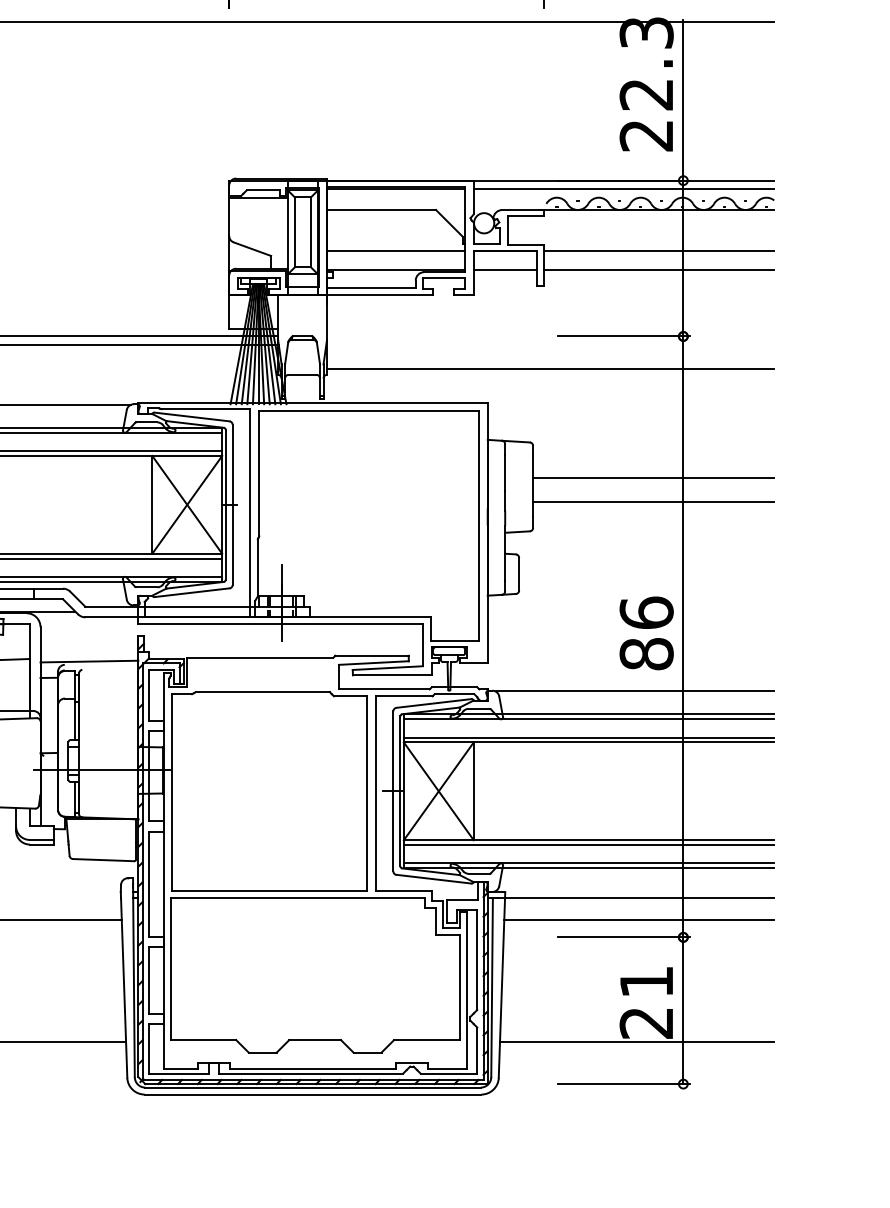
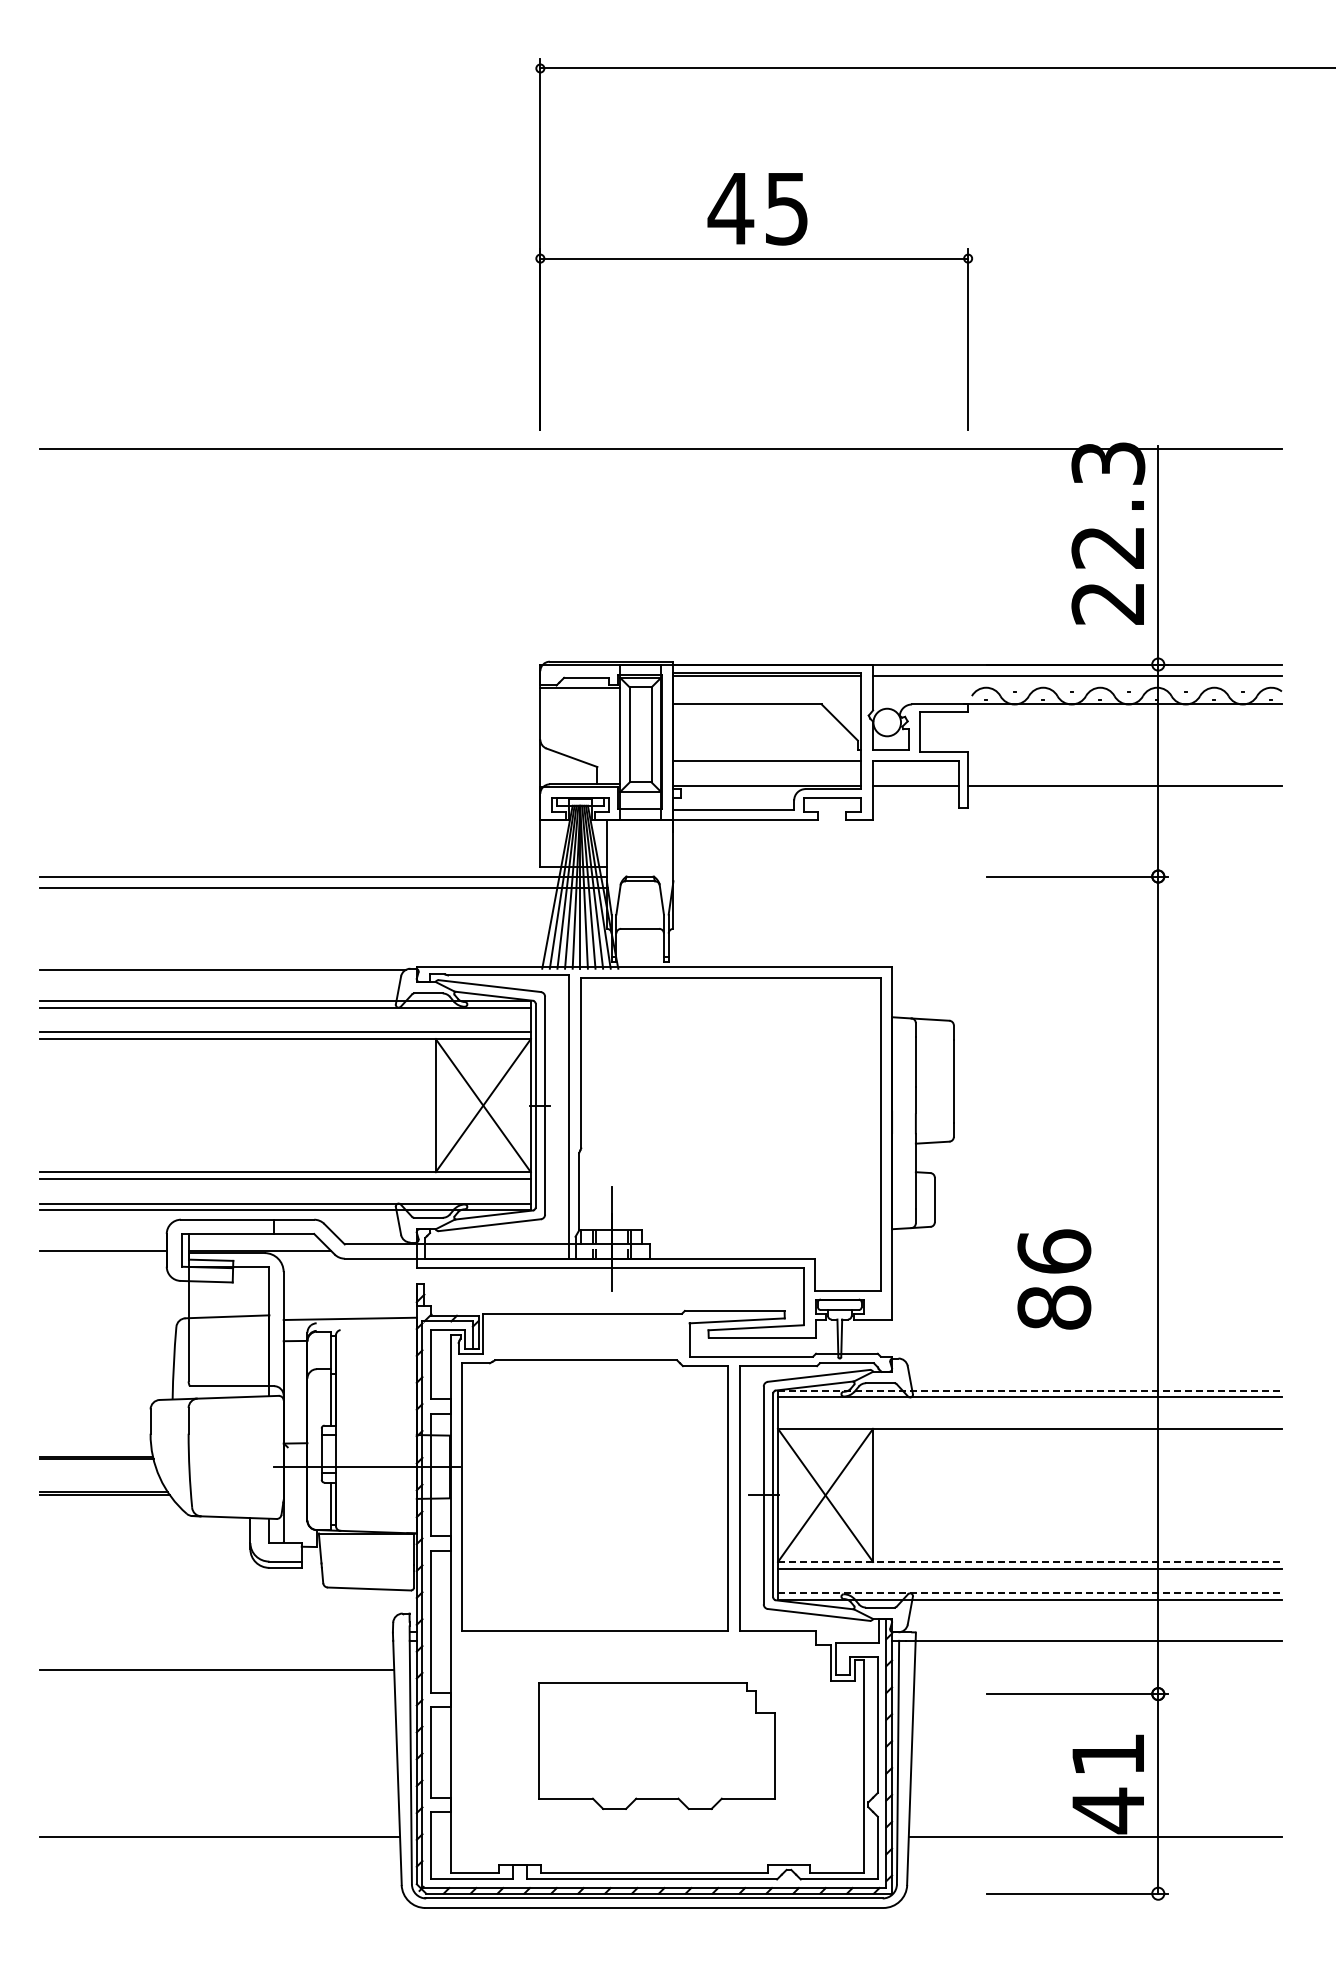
line: (658, 251) -> (1124, 760), removed
line: (550, 369) -> (977, 921), removed
line: (653, 478) -> (1117, 1069), removed
line: (653, 501) -> (1117, 1101), removed
text: (646, 633) -> (1054, 1279), moved
line: (635, 691) -> (1092, 1359), removed
line: (588, 714) -> (1029, 1390), solid -> dashed
line: (588, 737) -> (1029, 1422), removed
line: (588, 839) -> (1029, 1561), solid -> dashed
line: (588, 863) -> (1029, 1593), solid -> dashed
line: (638, 920) -> (1097, 1670), removed
part: (315, 975) -> (657, 1745), size x0.6
text: (646, 1022) -> (1107, 1810), 21 -> 41

